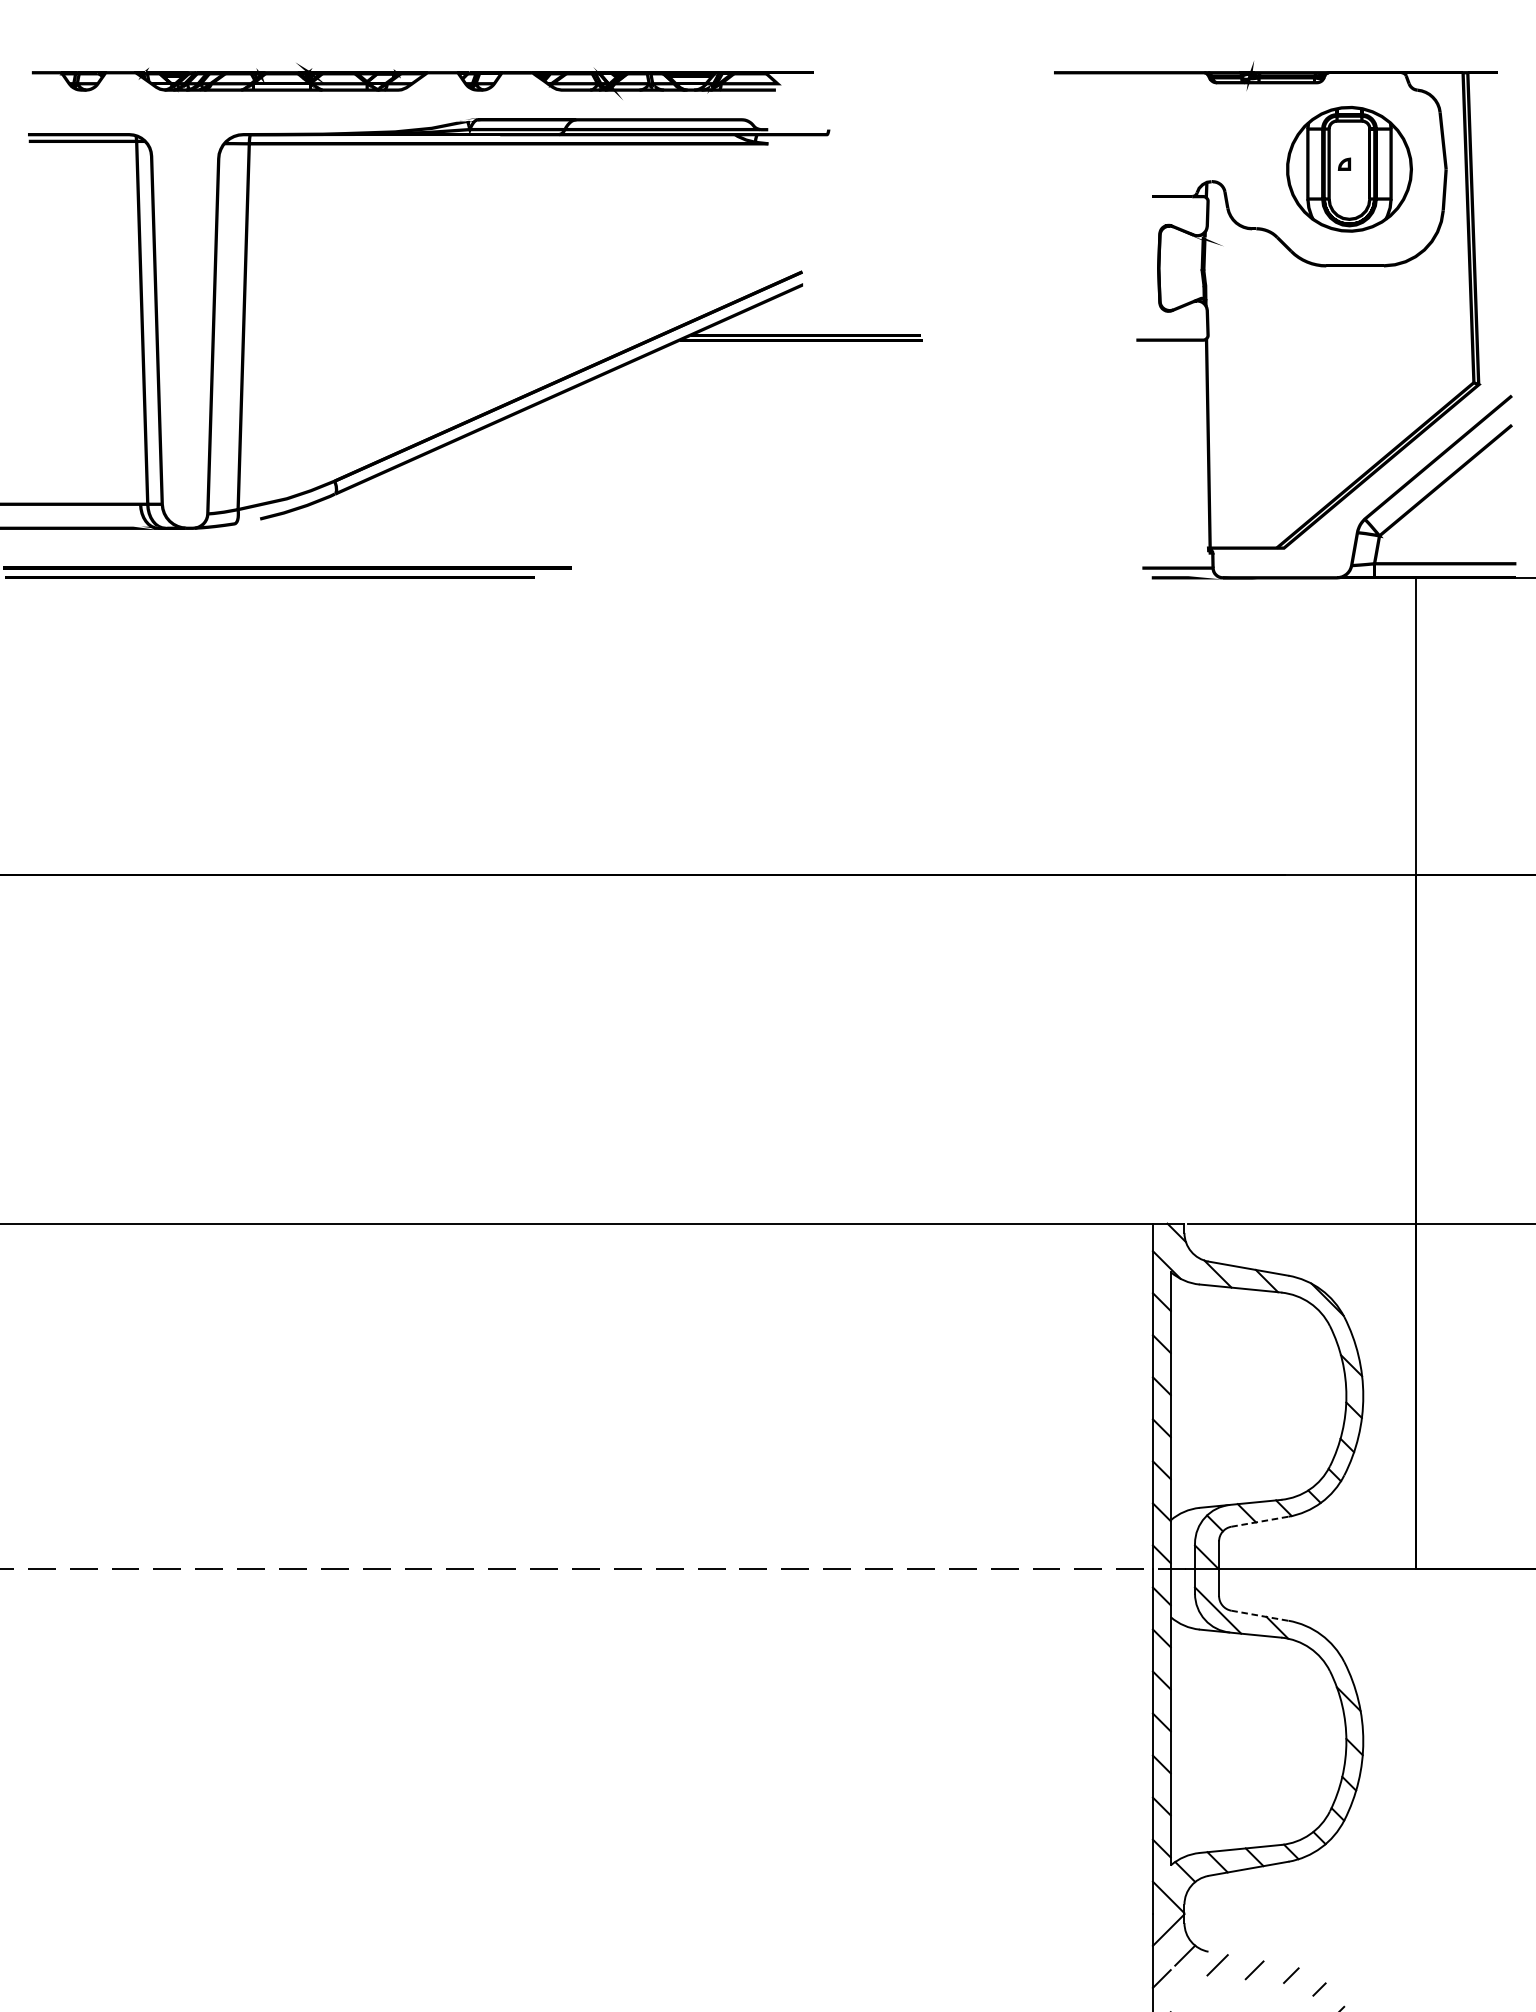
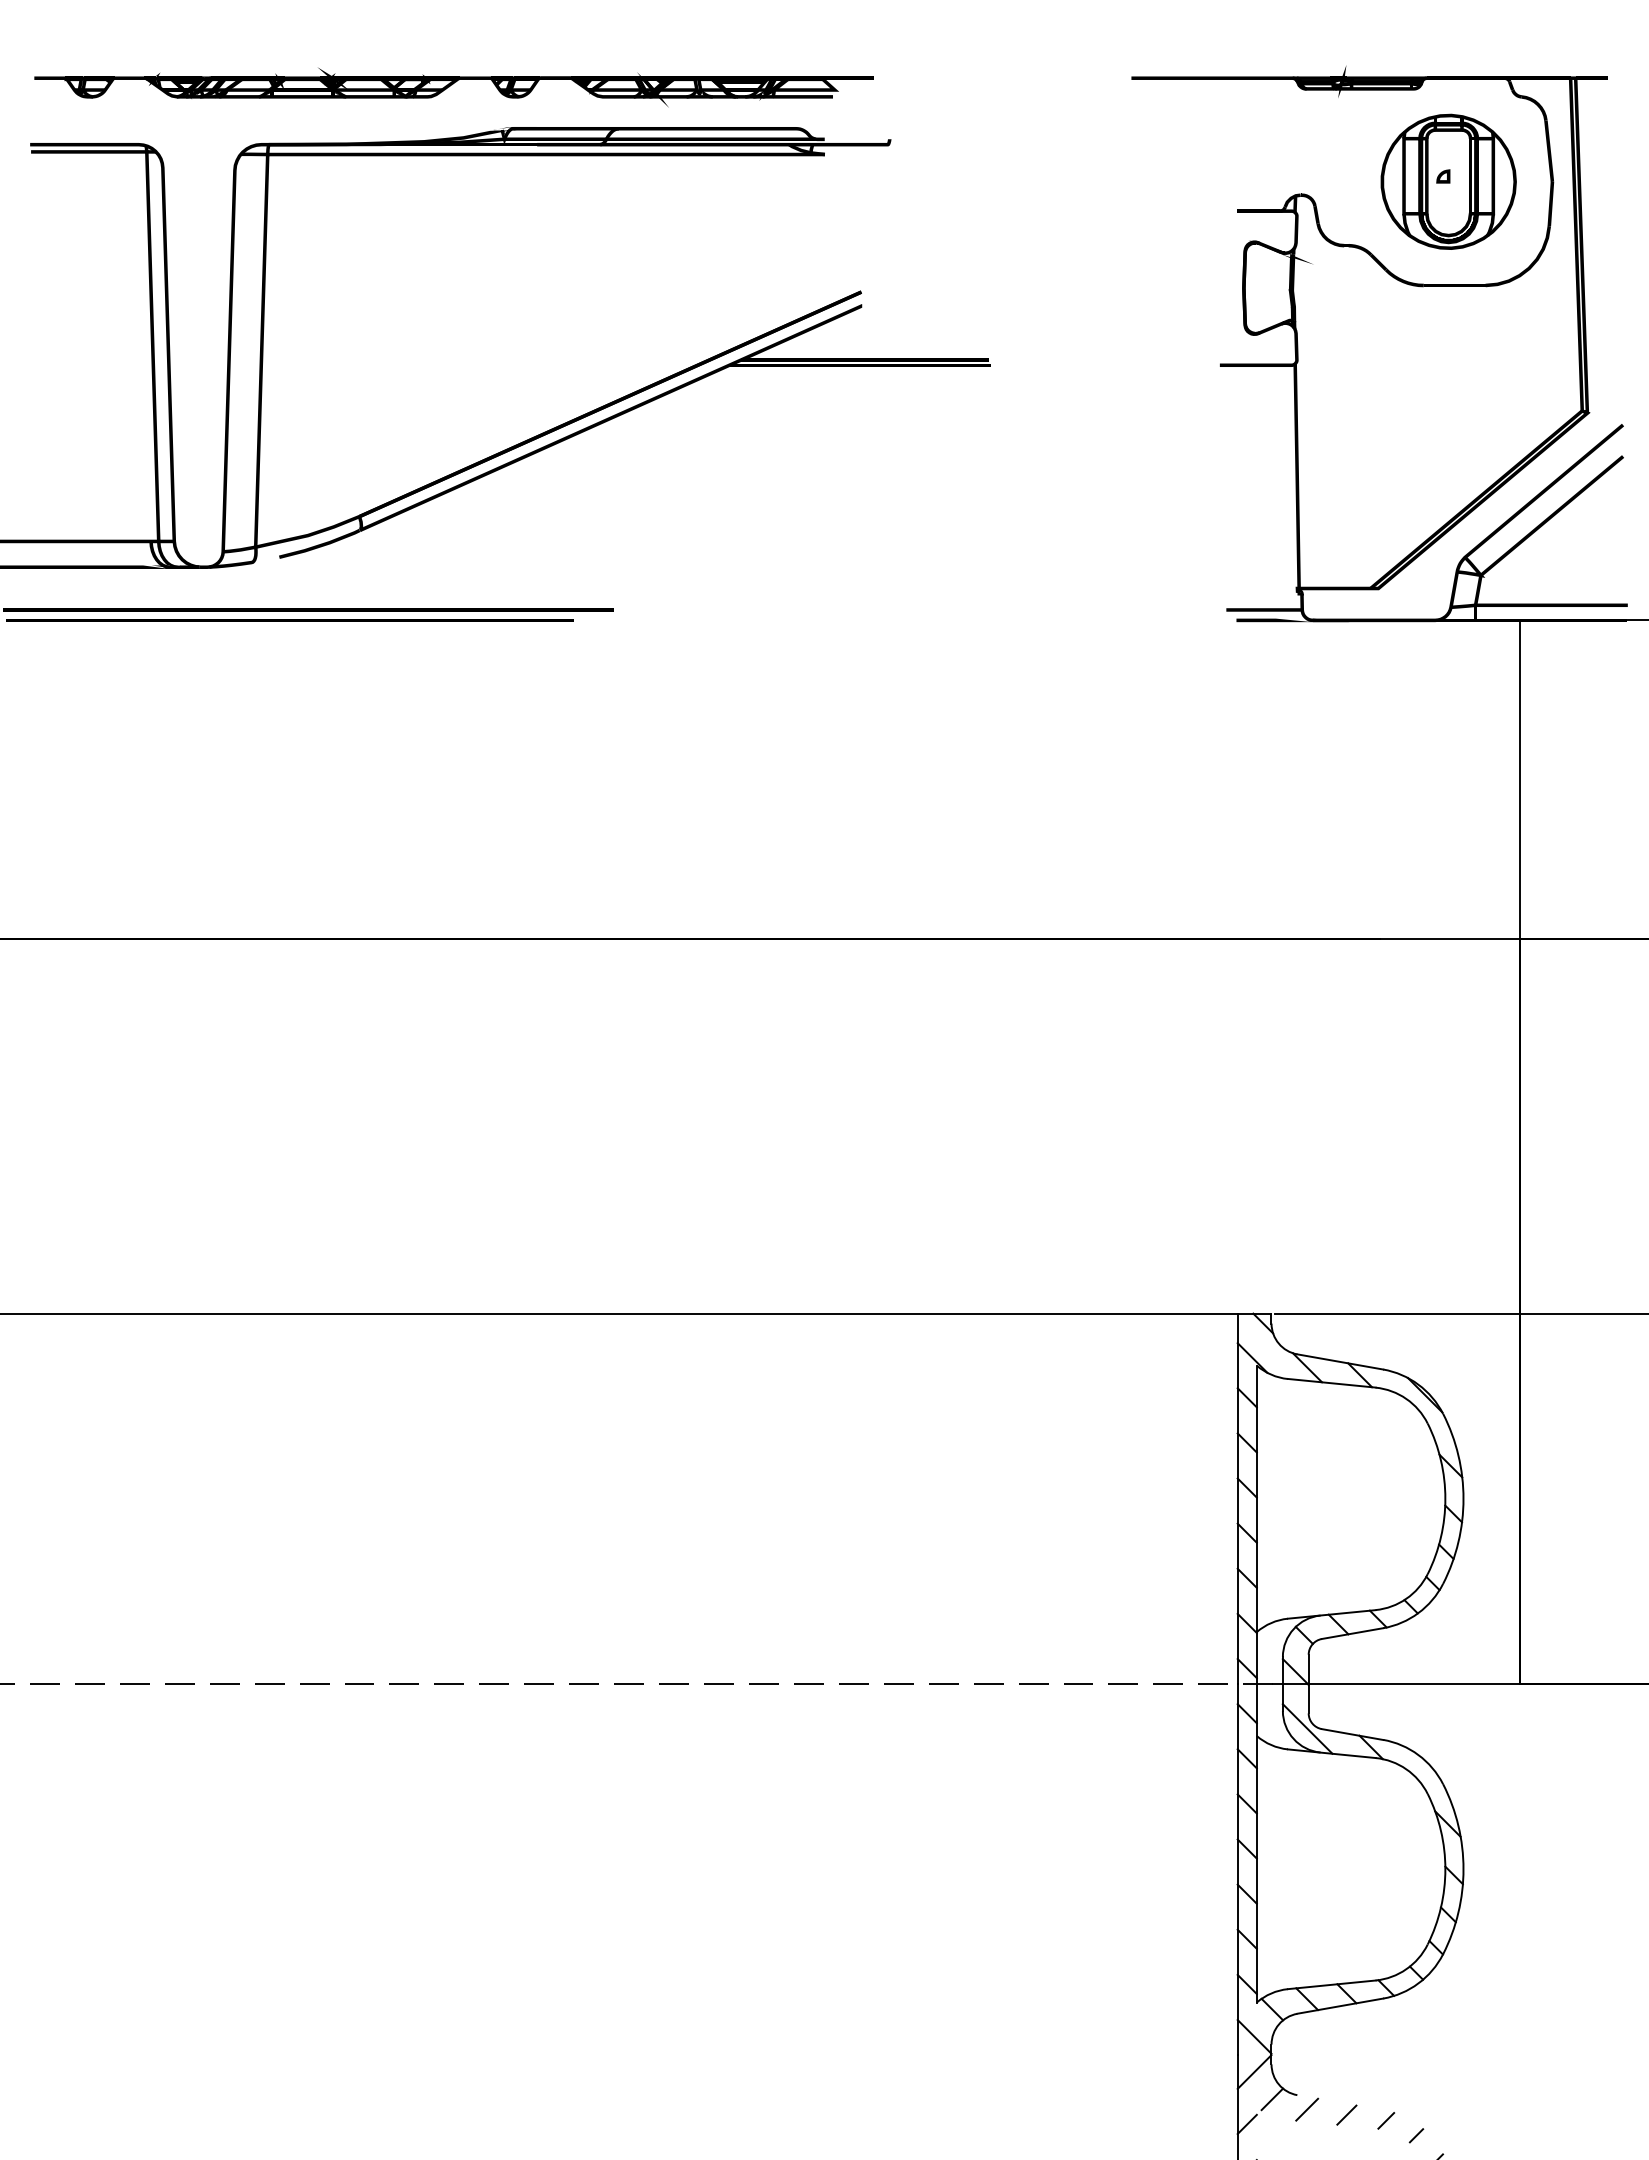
line: (1260, 1521) -> (1353, 1633), dashed -> solid
line: (1260, 1615) -> (1353, 1734), dashed -> solid

